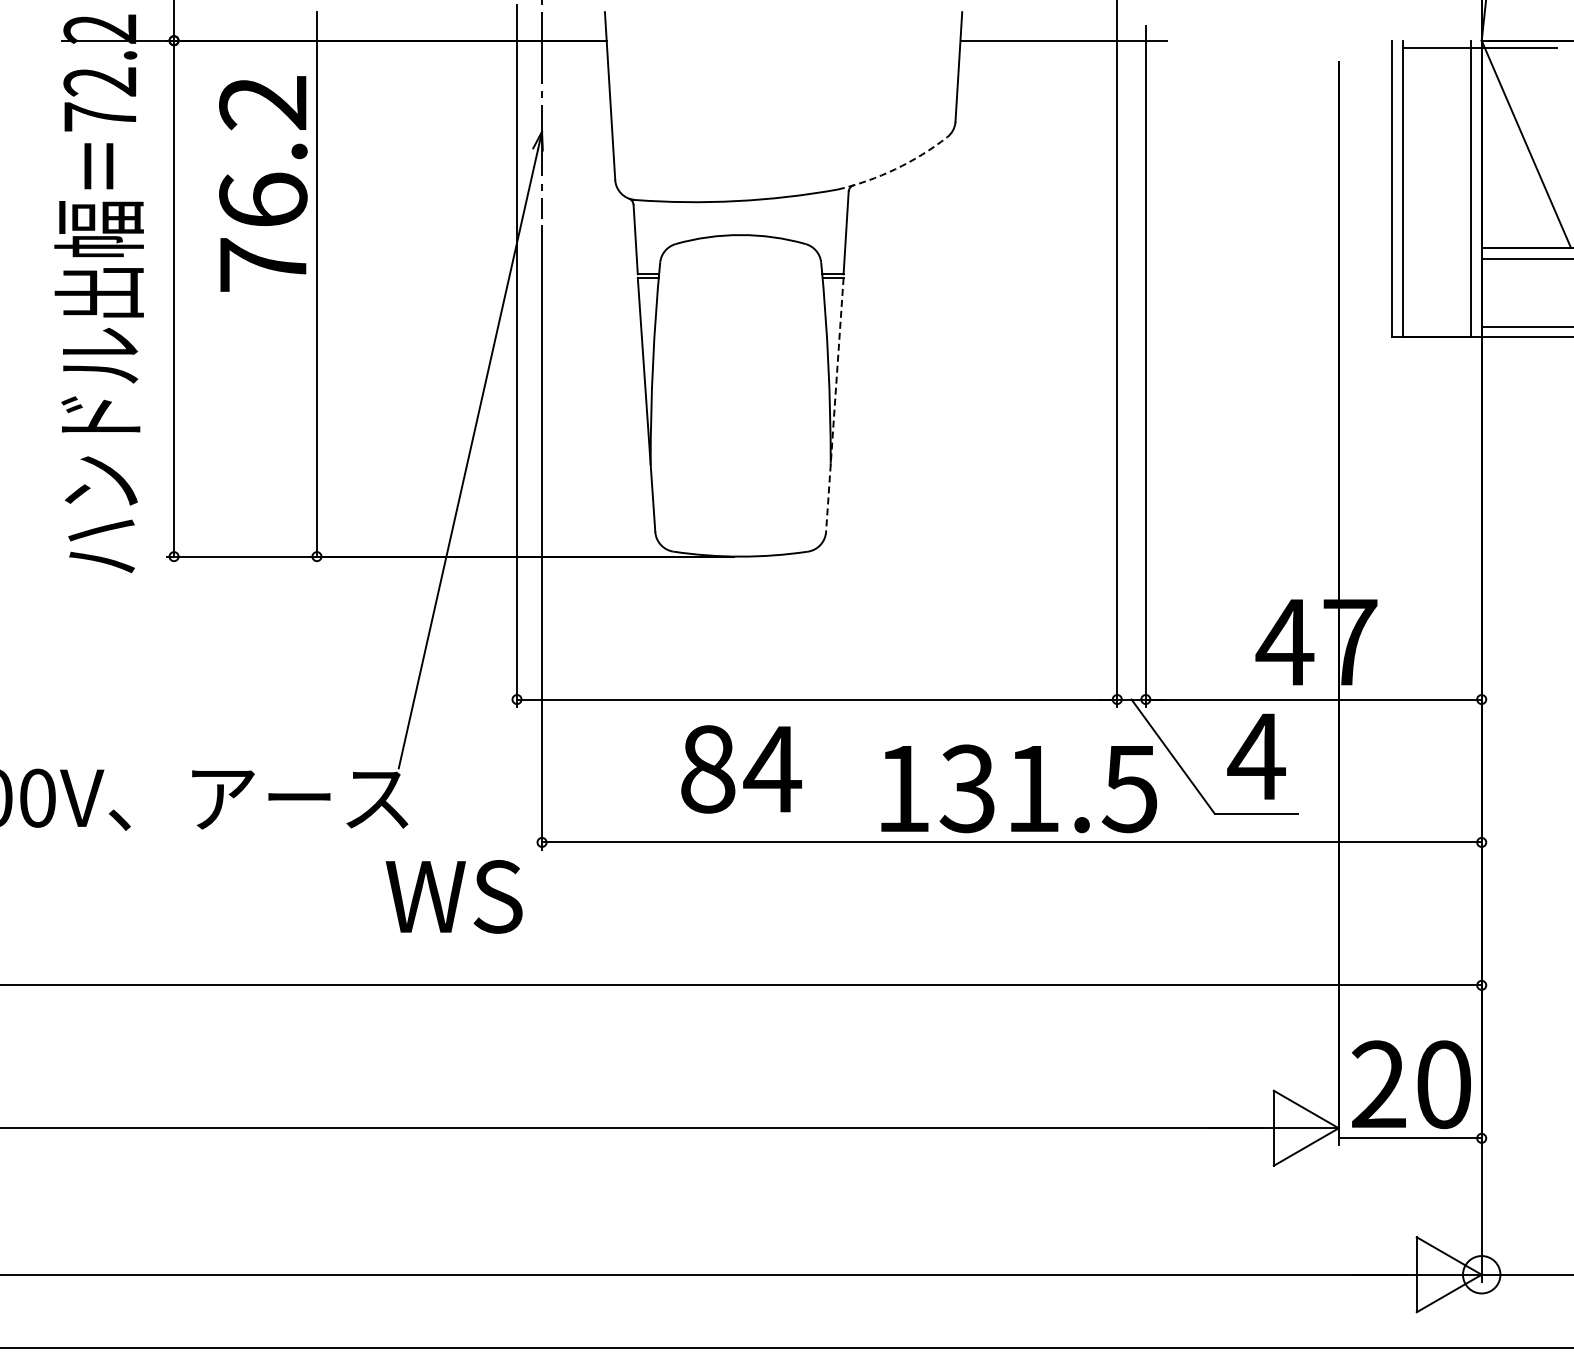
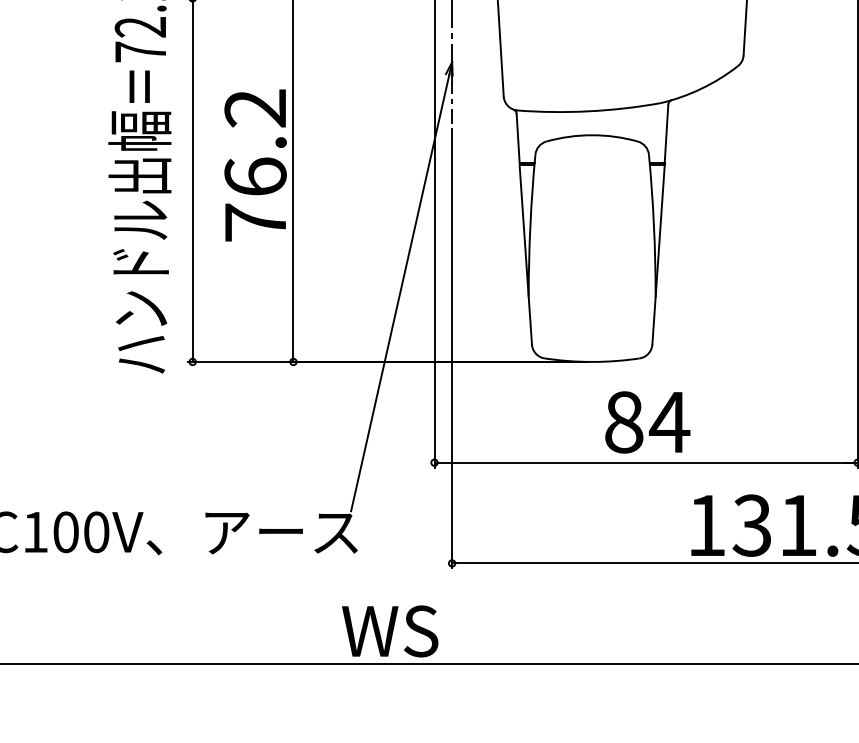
arc: (895, 169) -> (701, 89), dashed -> solid
text: (263, 183) -> (255, 165), moved
line: (834, 405) -> (658, 255), dashed -> solid
text: (741, 769) -> (647, 422), moved
text: (453, 896) -> (389, 631), moved

